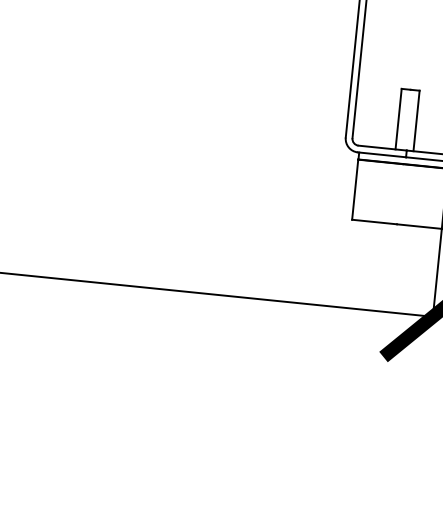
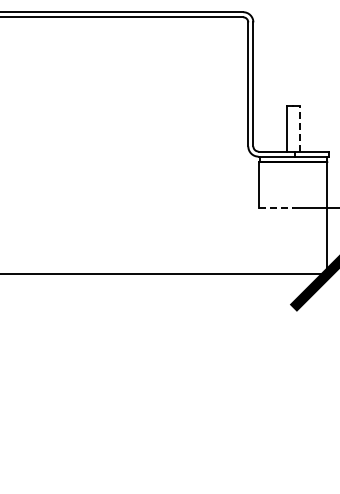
line: (417, 120) -> (300, 128), solid -> dashed
line: (374, 221) -> (276, 207), solid -> dashed

